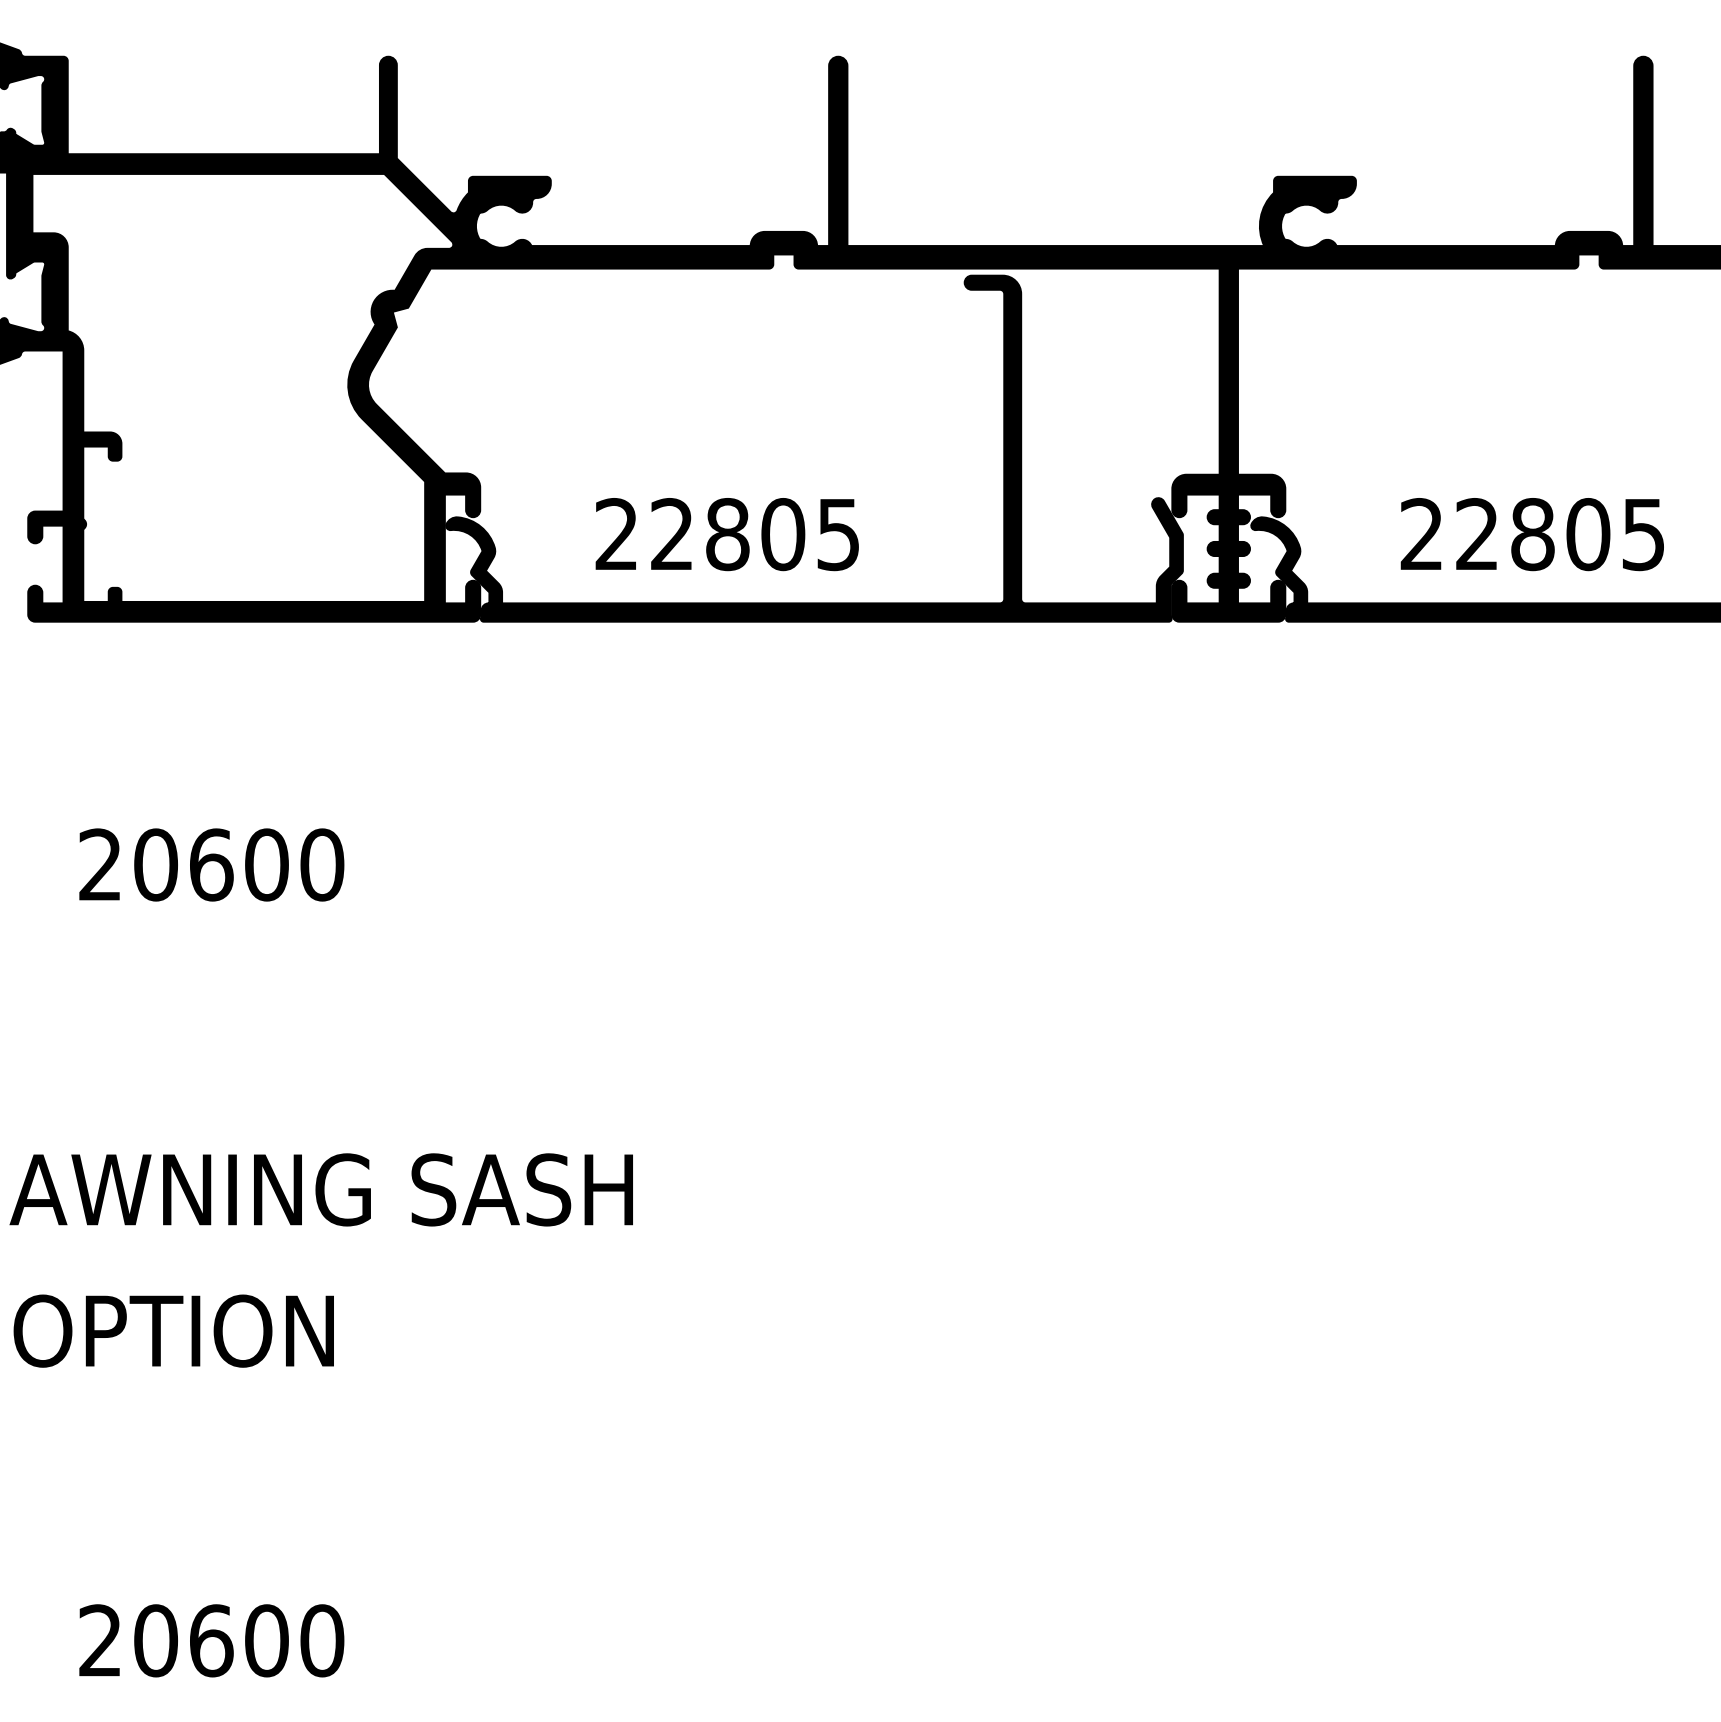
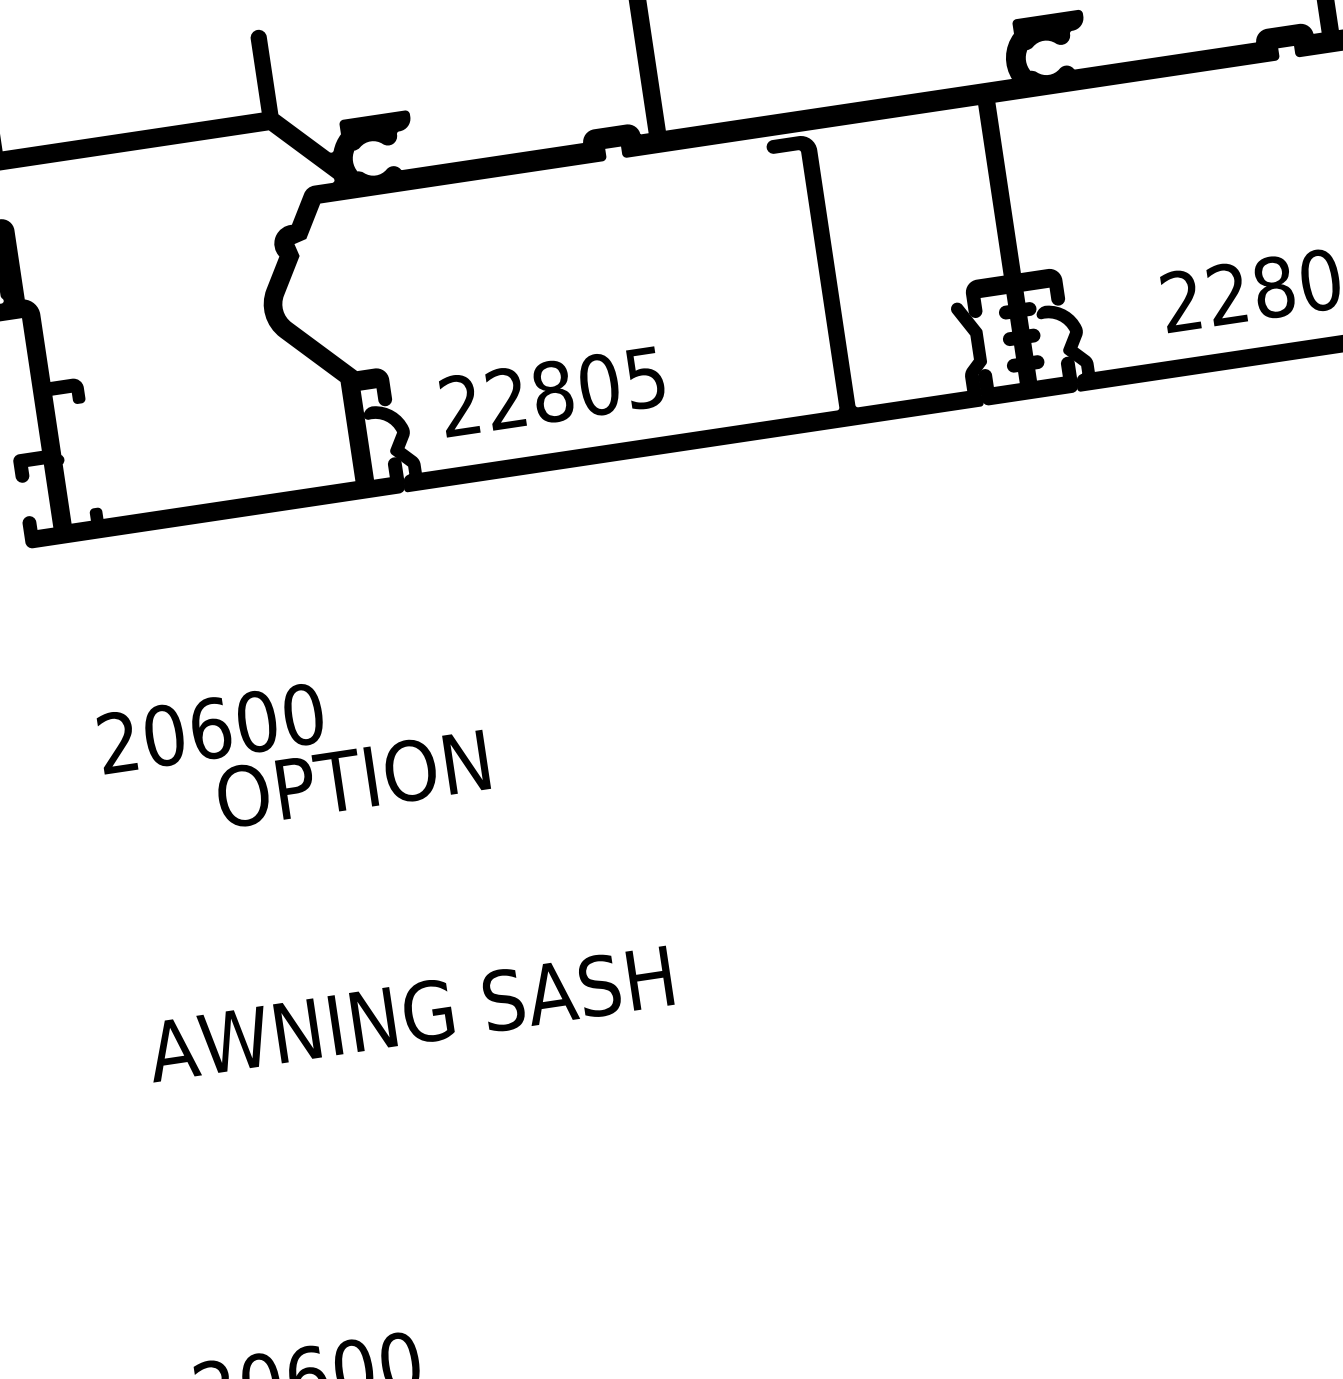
text: (726, 534) -> (551, 391), moved
text: (320, 1189) -> (408, 1013), moved
text: (173, 1330) -> (352, 778), moved

